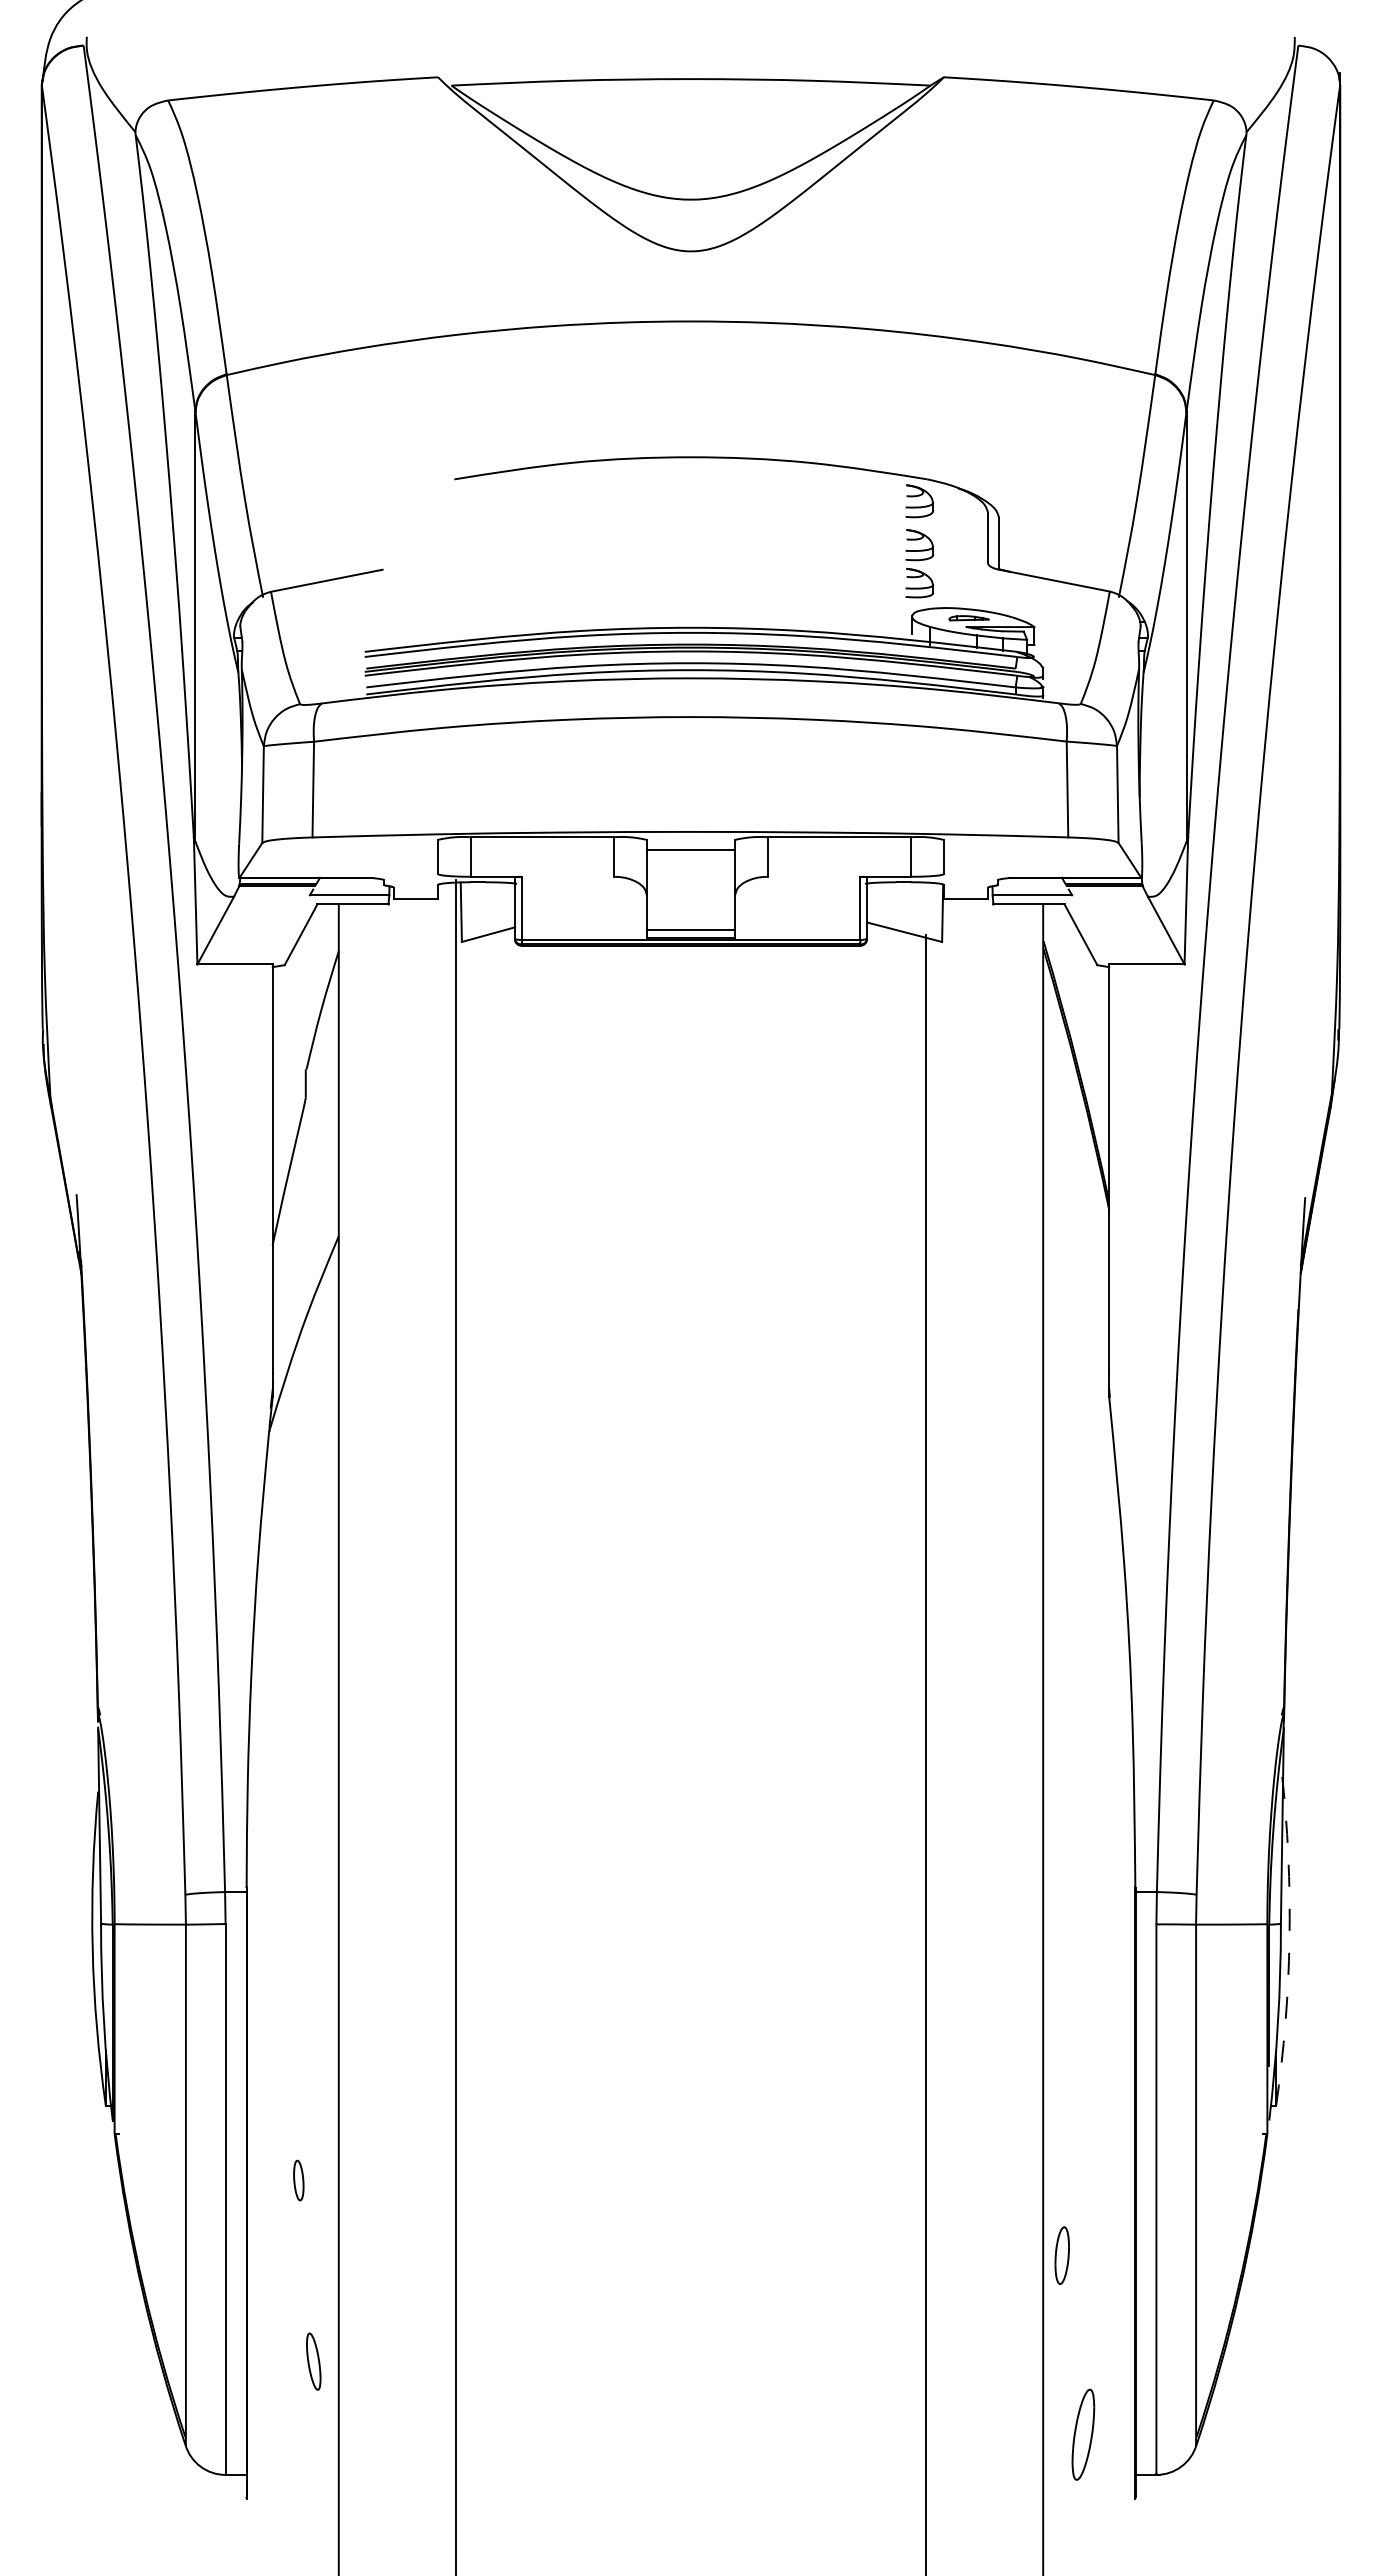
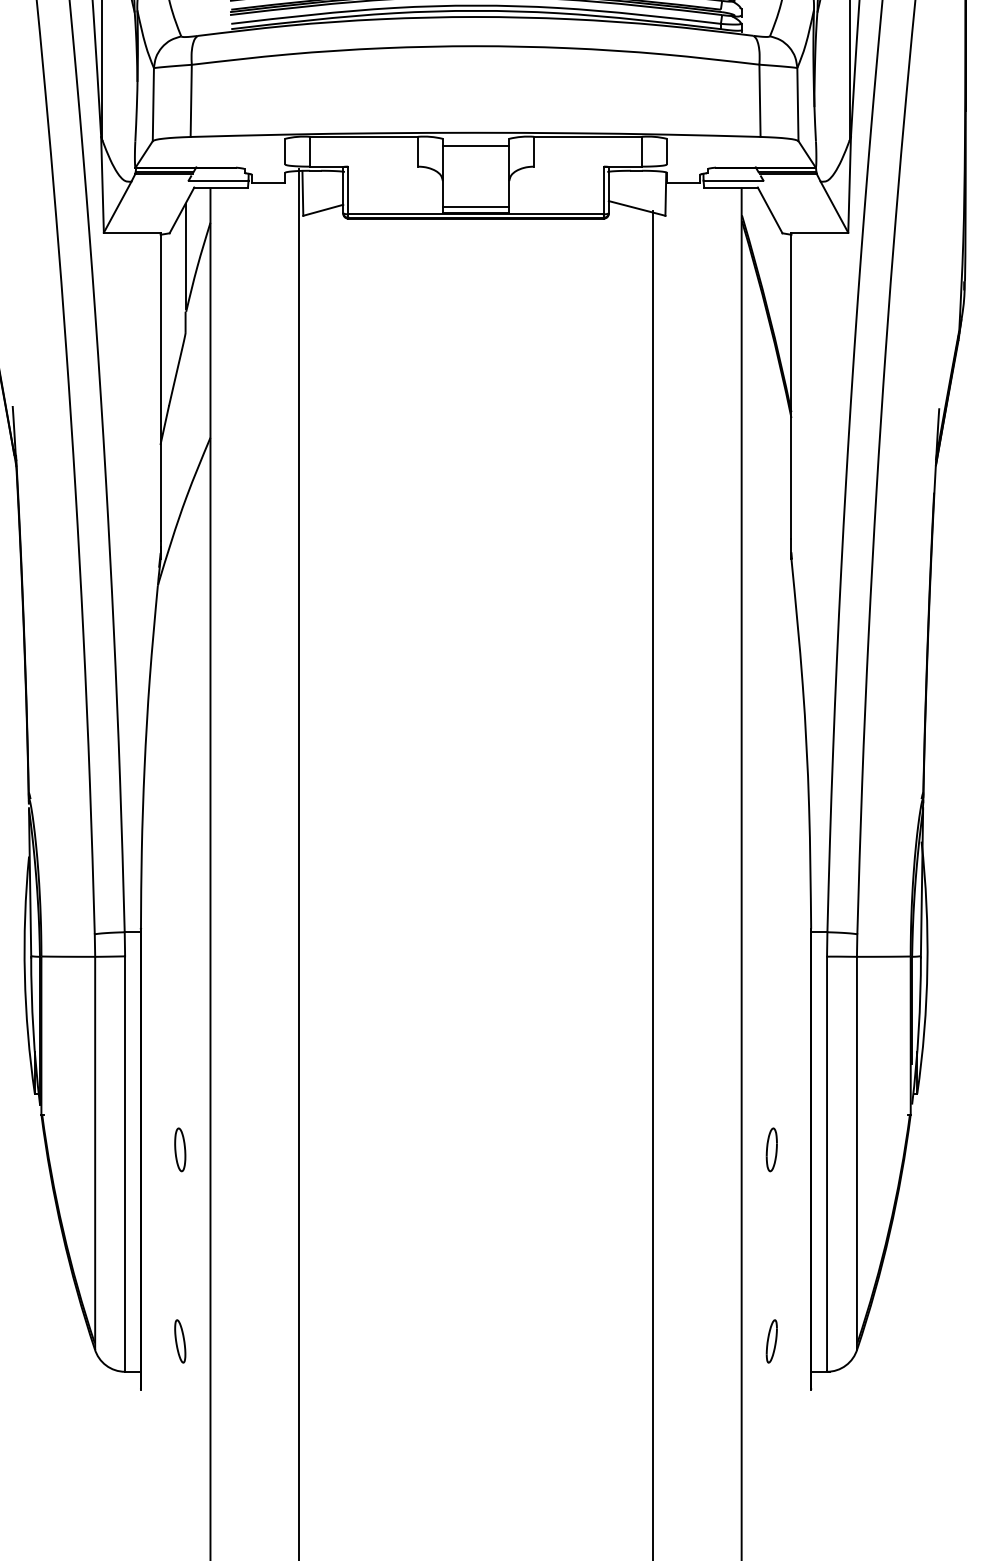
line: (305, 995) -> (185, 256), added
arc: (1289, 1939) -> (927, 968), dashed -> solid
part: (298, 2180) -> (180, 1149), size x1.43
part: (1061, 2255) -> (771, 1149), moved
part: (313, 2361) -> (180, 1341), moved
part: (1082, 2434) -> (771, 1341), size x0.62

